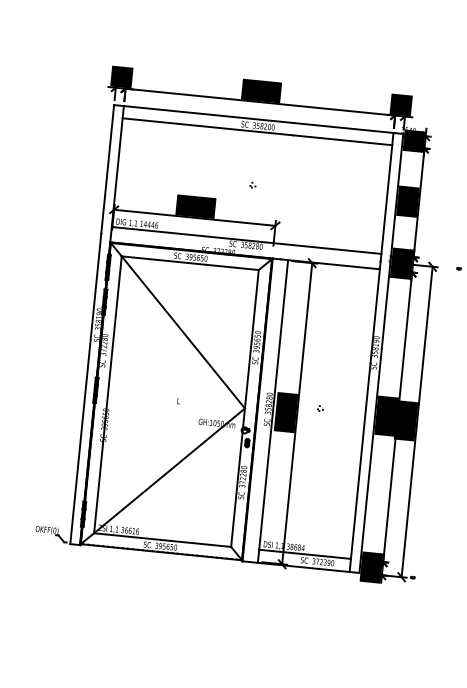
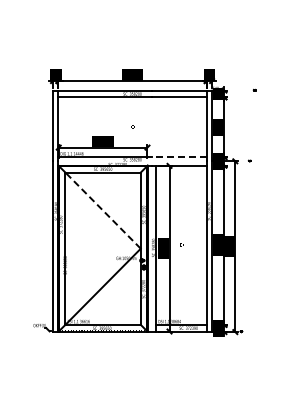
line: (330, 249) -> (178, 157), solid -> dashed
line: (184, 332) -> (103, 210), solid -> dashed

